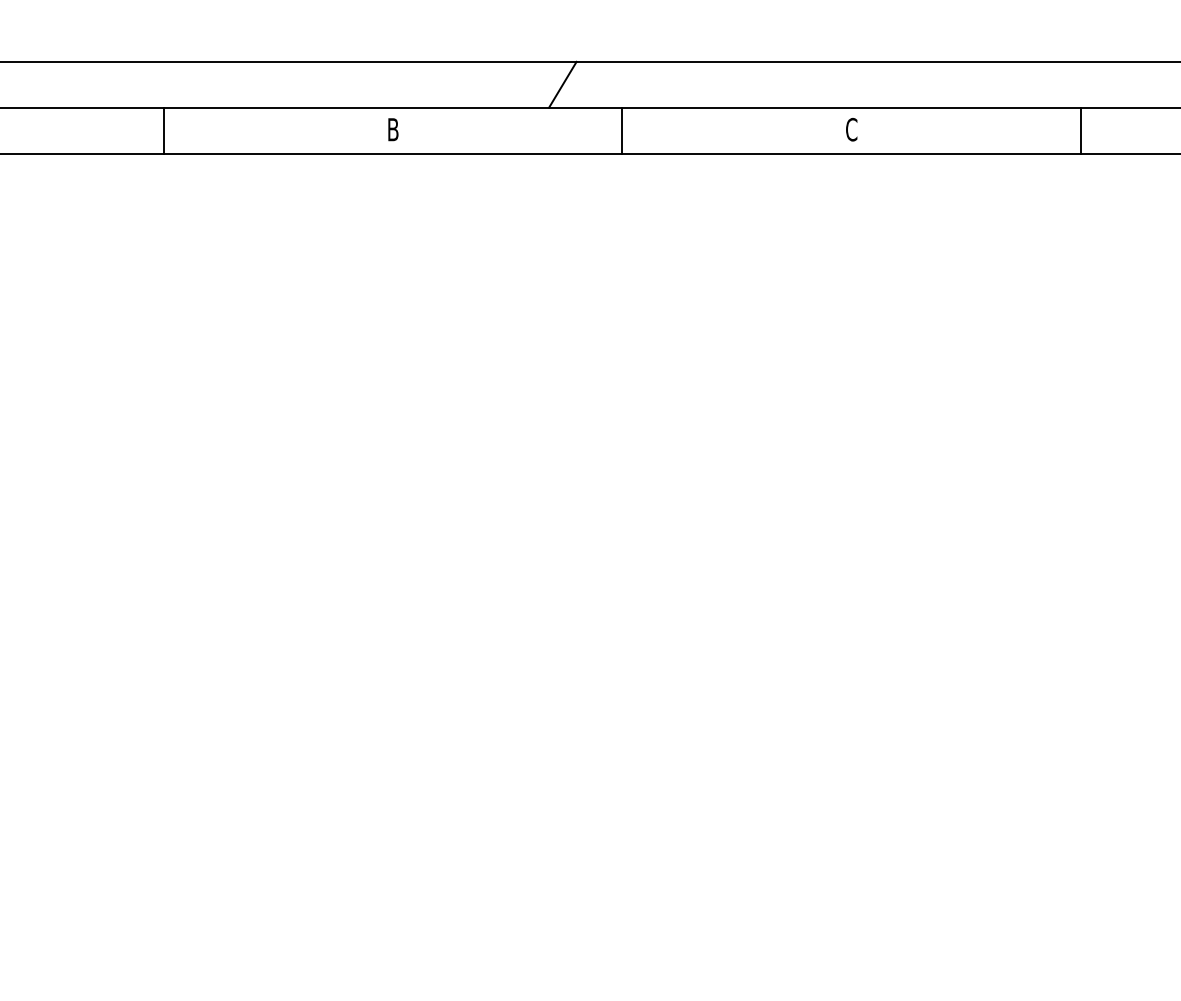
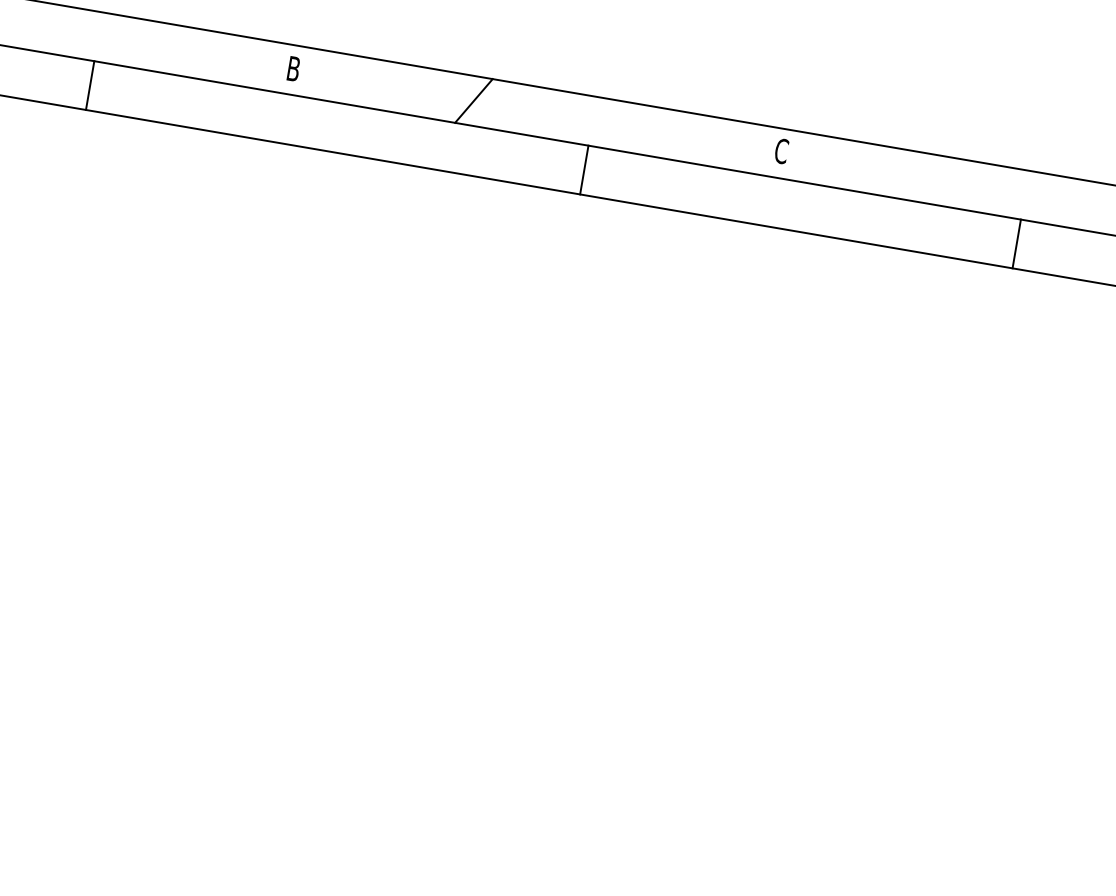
text: (393, 129) -> (294, 68), moved
text: (851, 129) -> (781, 151), moved
line: (163, 130) -> (89, 85), moved
line: (622, 130) -> (584, 169), moved

